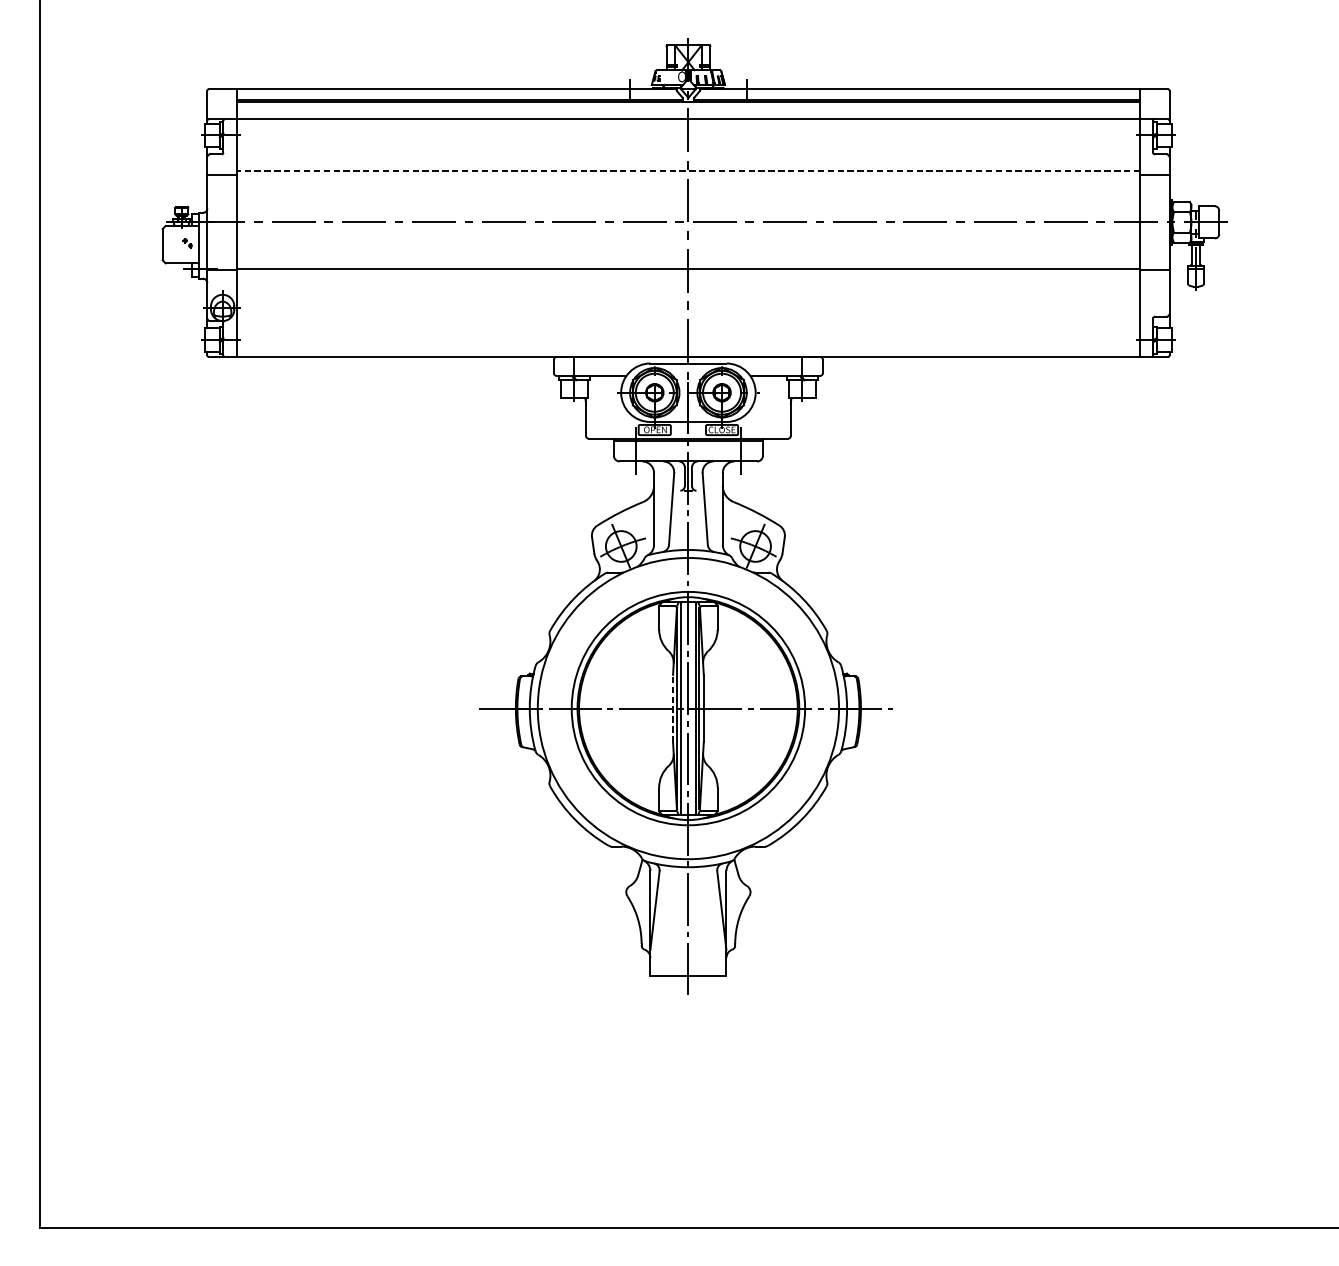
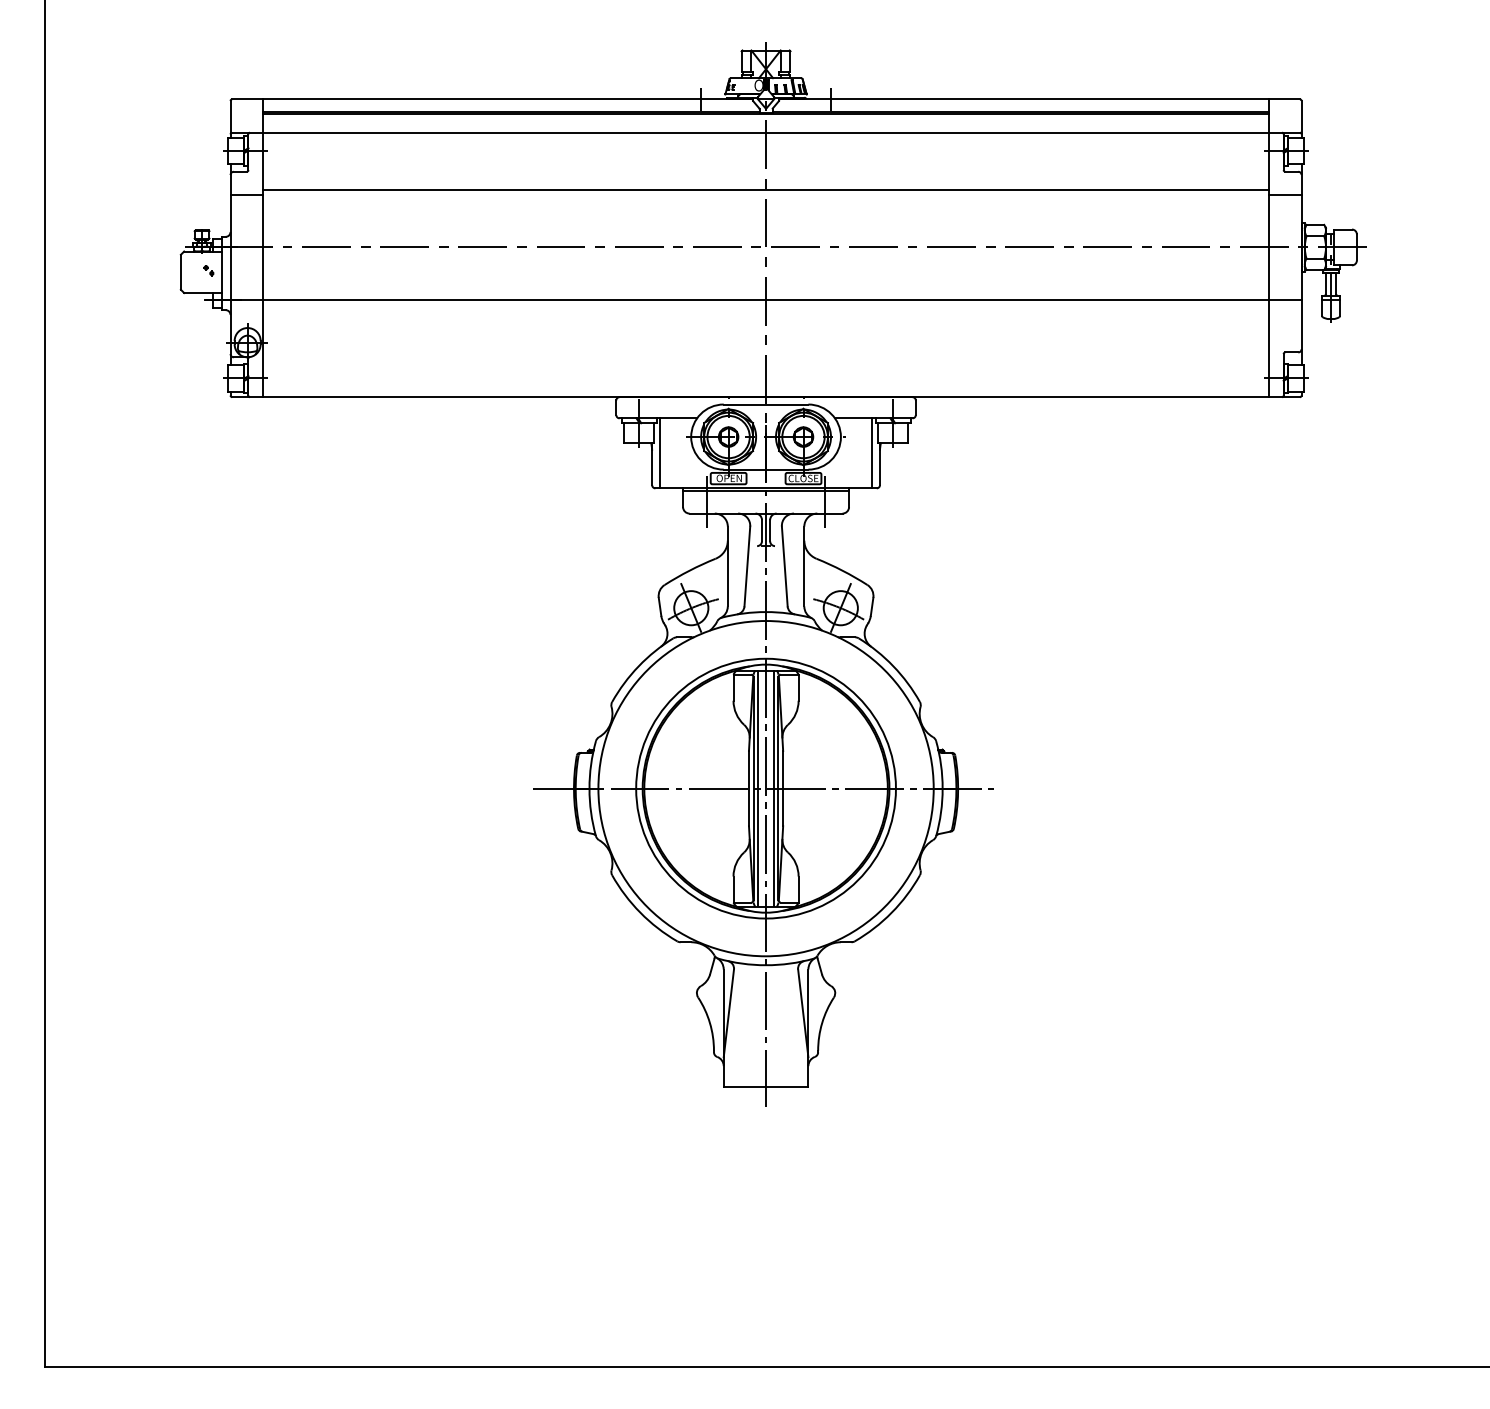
line: (688, 171) -> (766, 190), dashed -> solid
line: (593, 407) -> (660, 453), added
line: (784, 407) -> (872, 453), added
line: (672, 708) -> (748, 788), dashed -> solid

